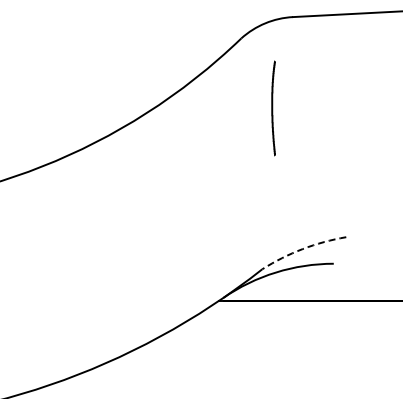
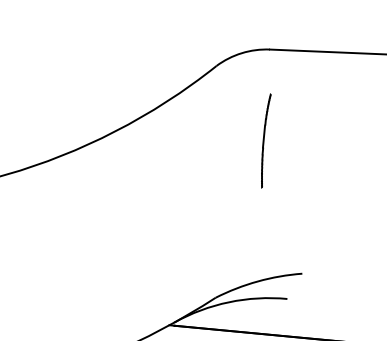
curve: (273, 108) -> (264, 140), moved
arc: (302, 249) -> (257, 281), dashed -> solid

